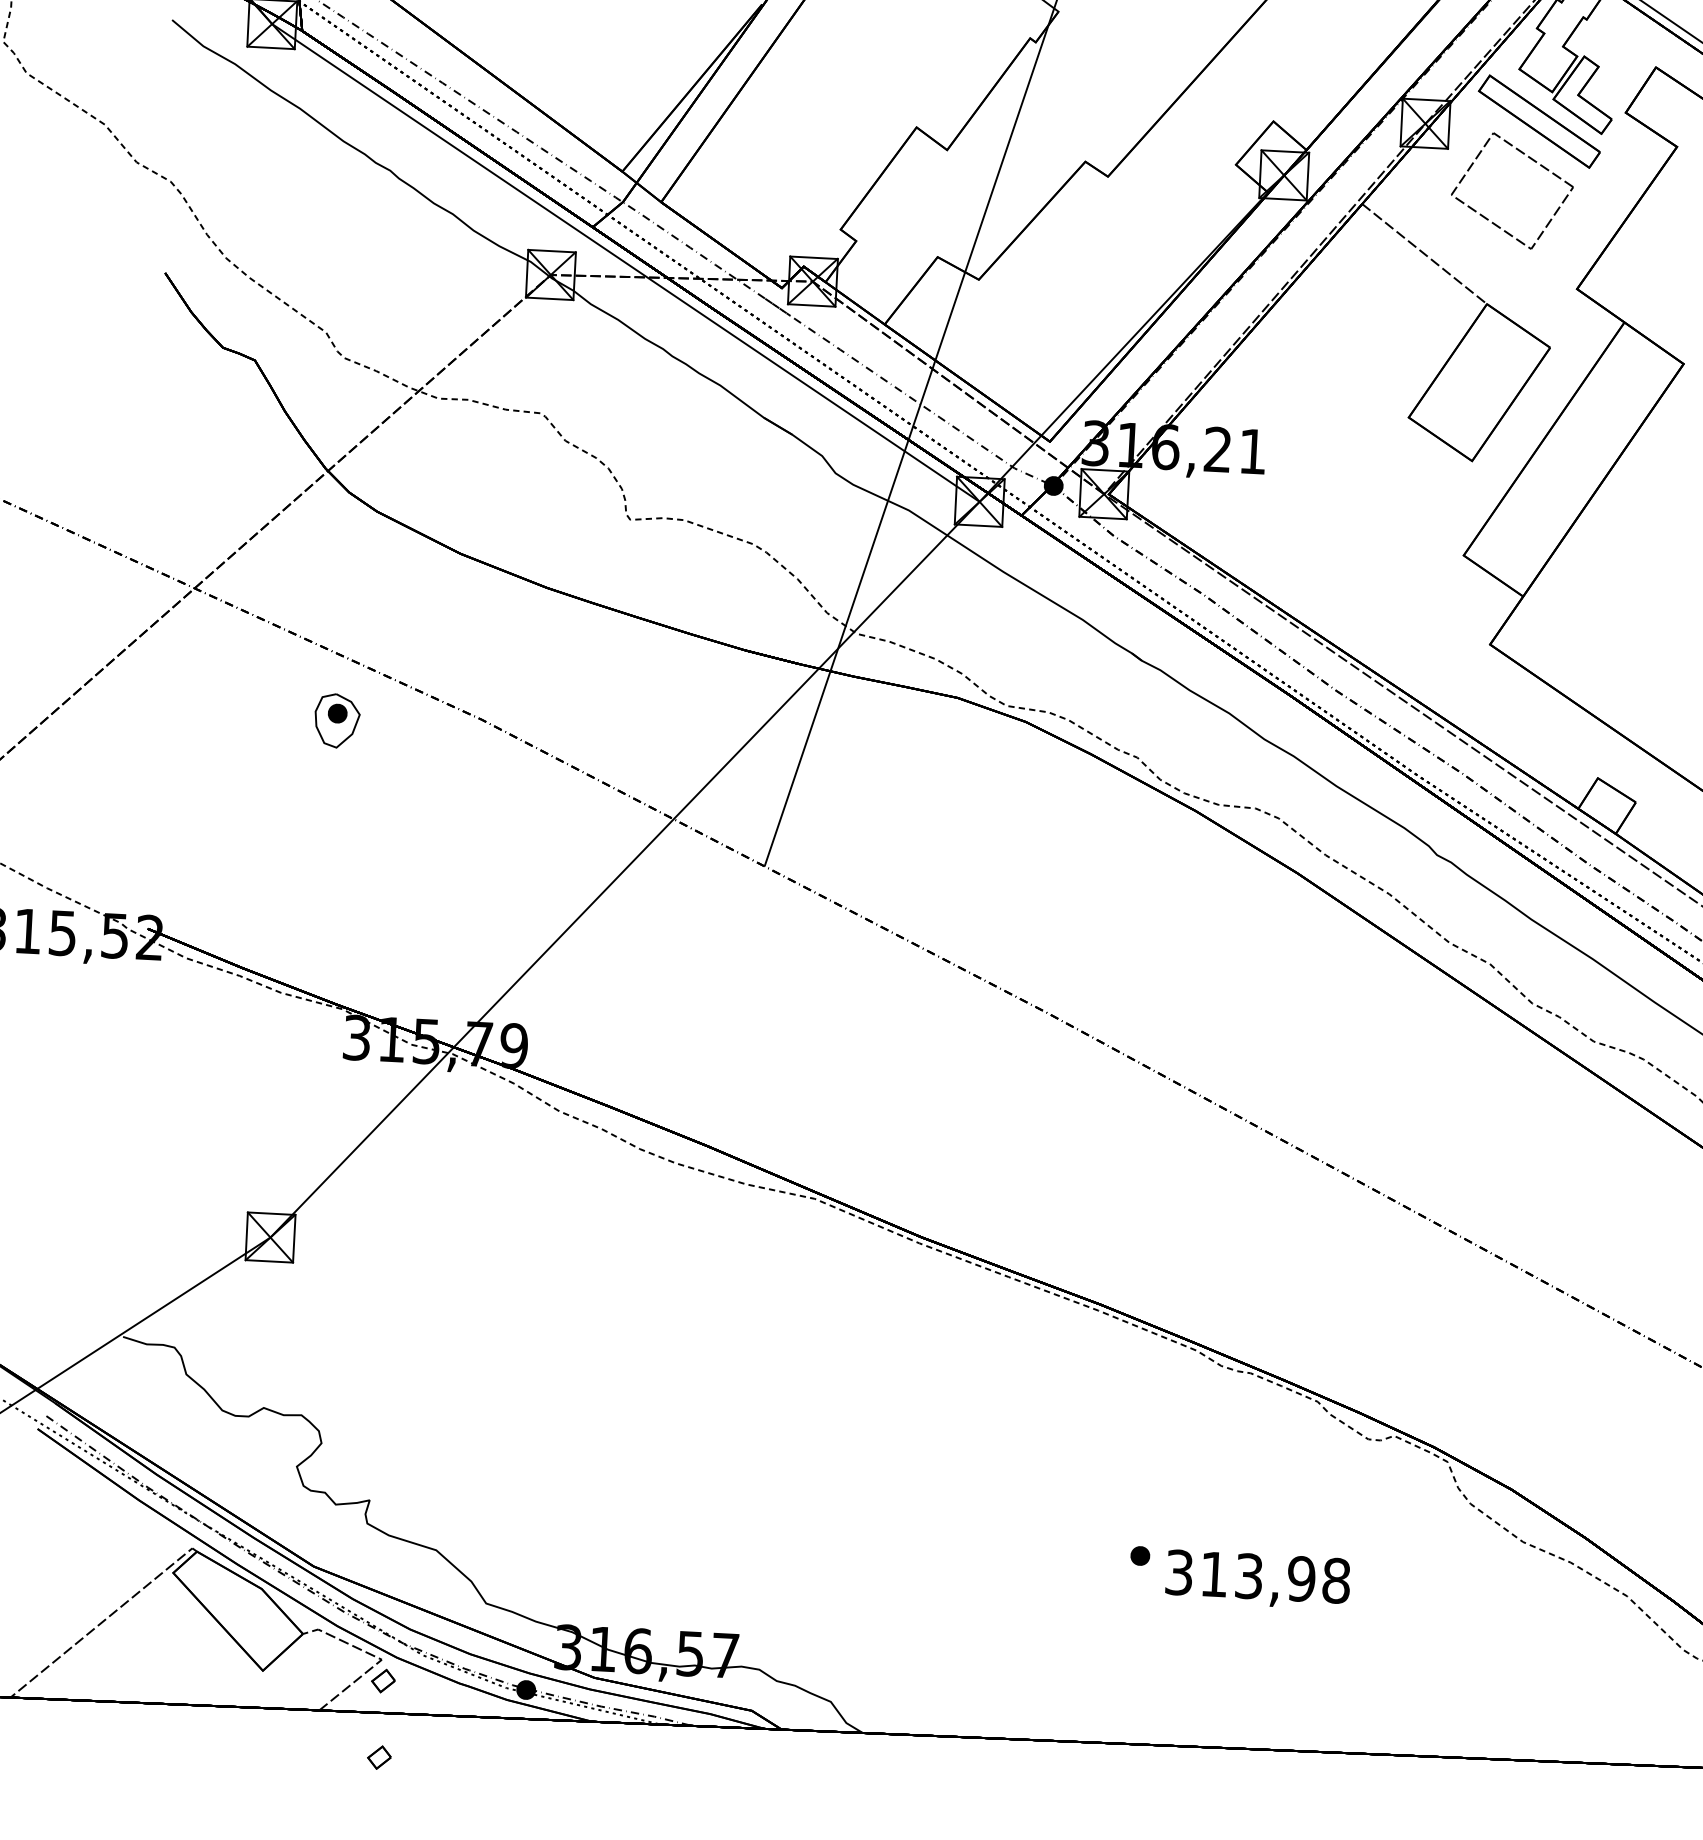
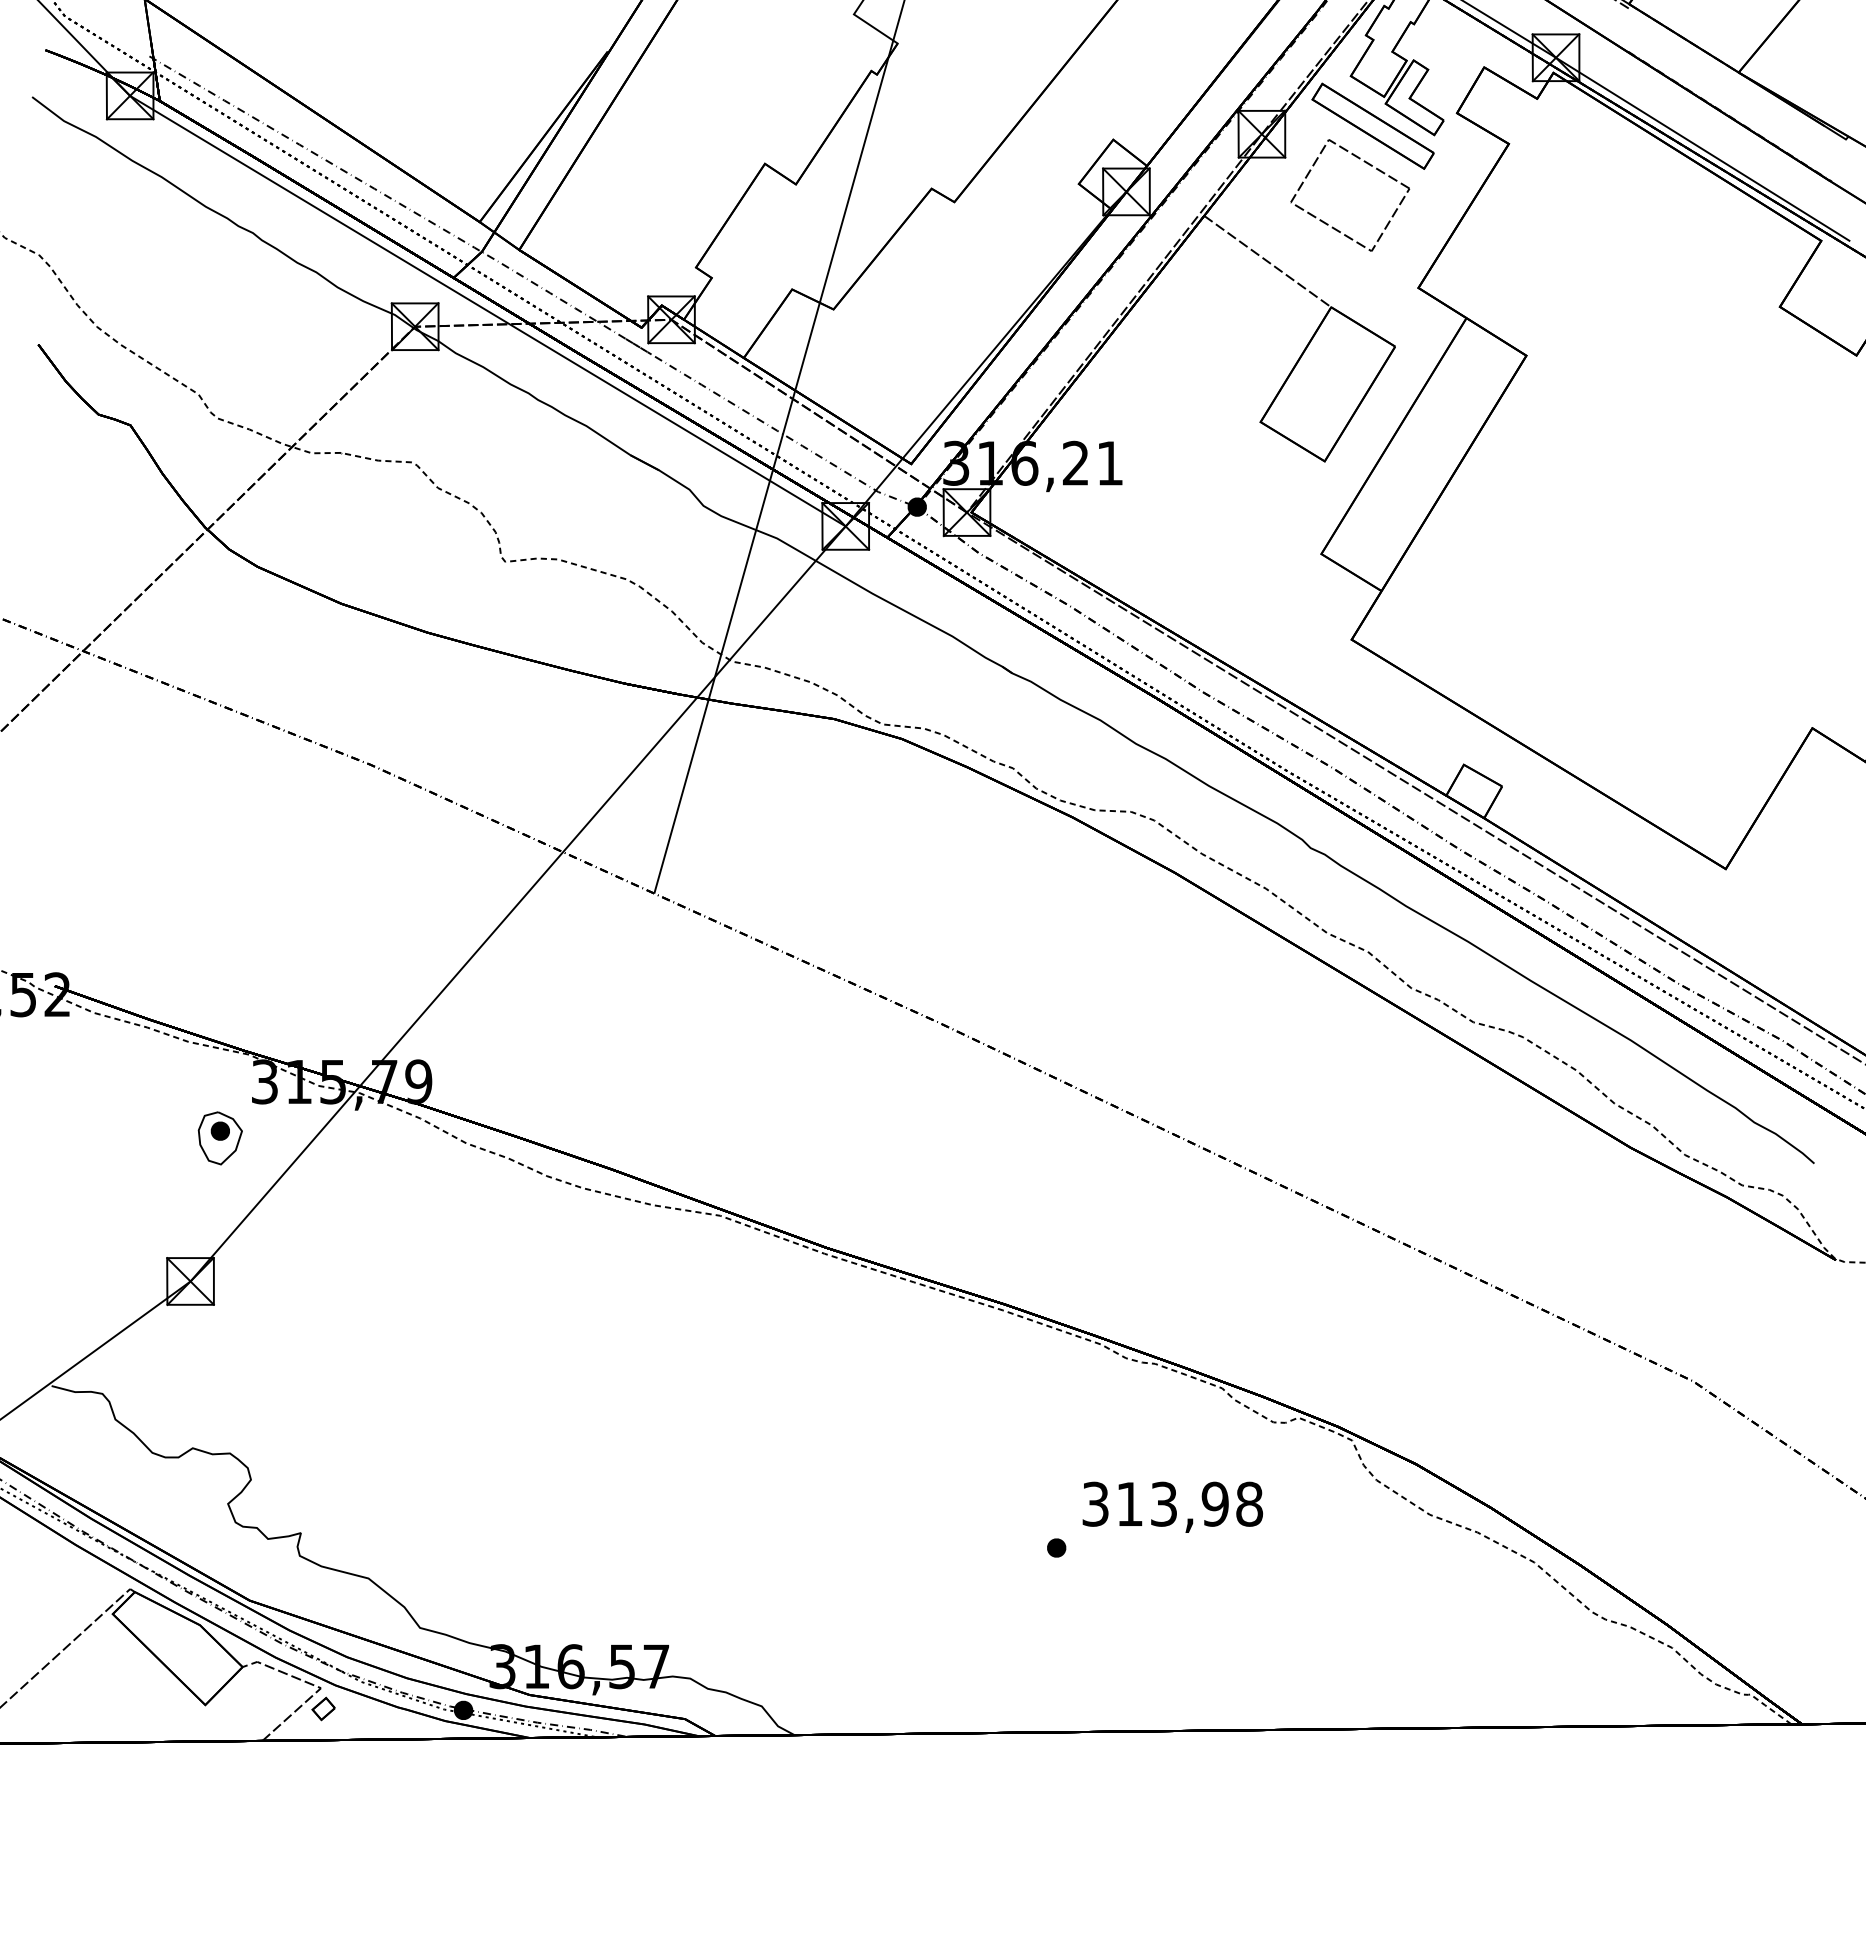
part: (336, 721) -> (219, 1138), moved
text: (1257, 1579) -> (1172, 1506), moved
part: (379, 1757) -> (323, 1783), removed

